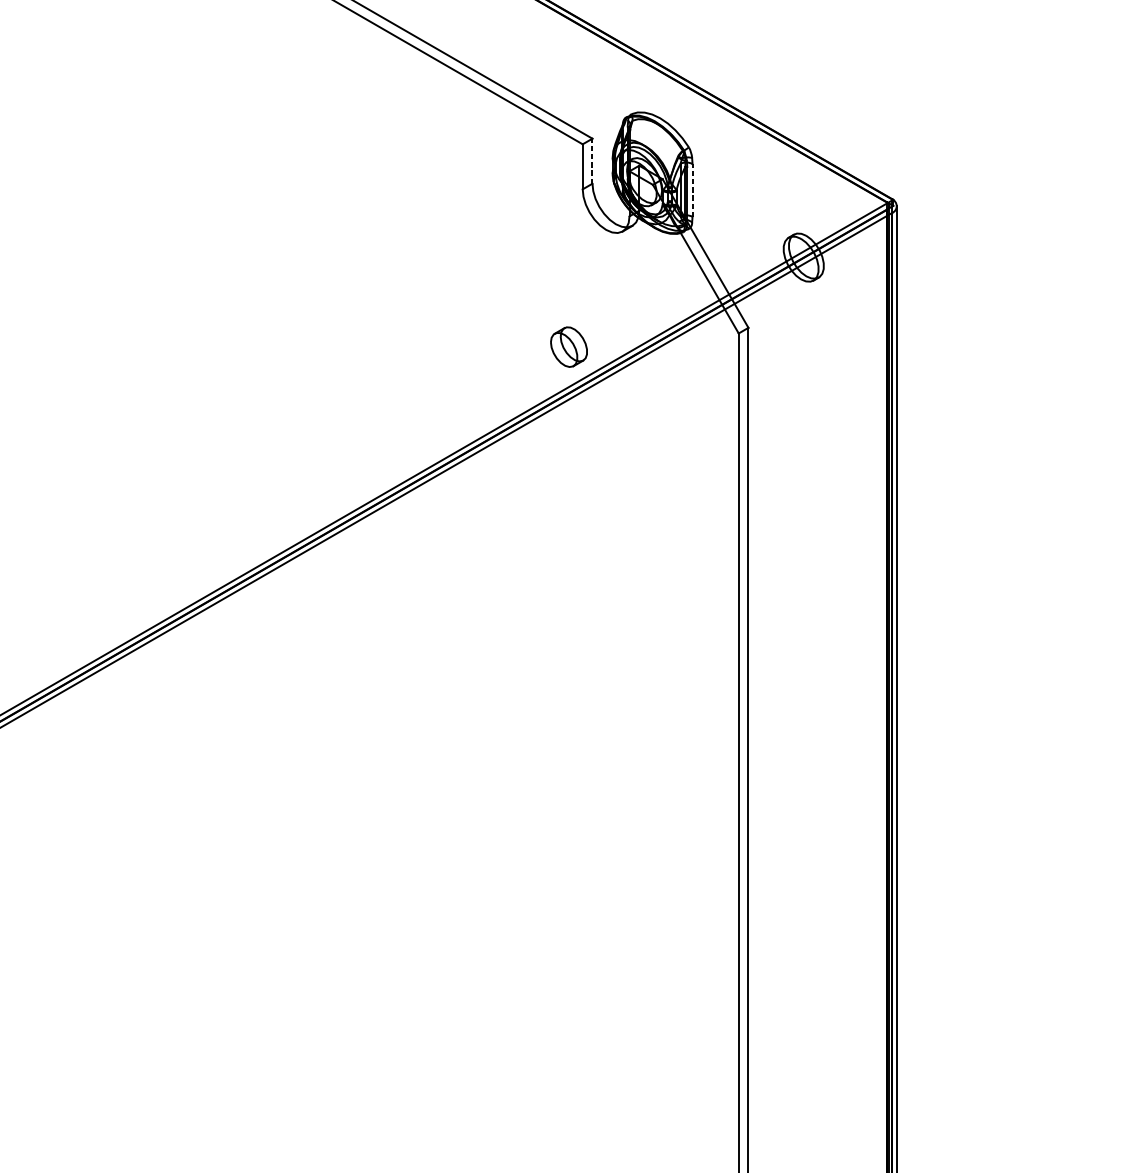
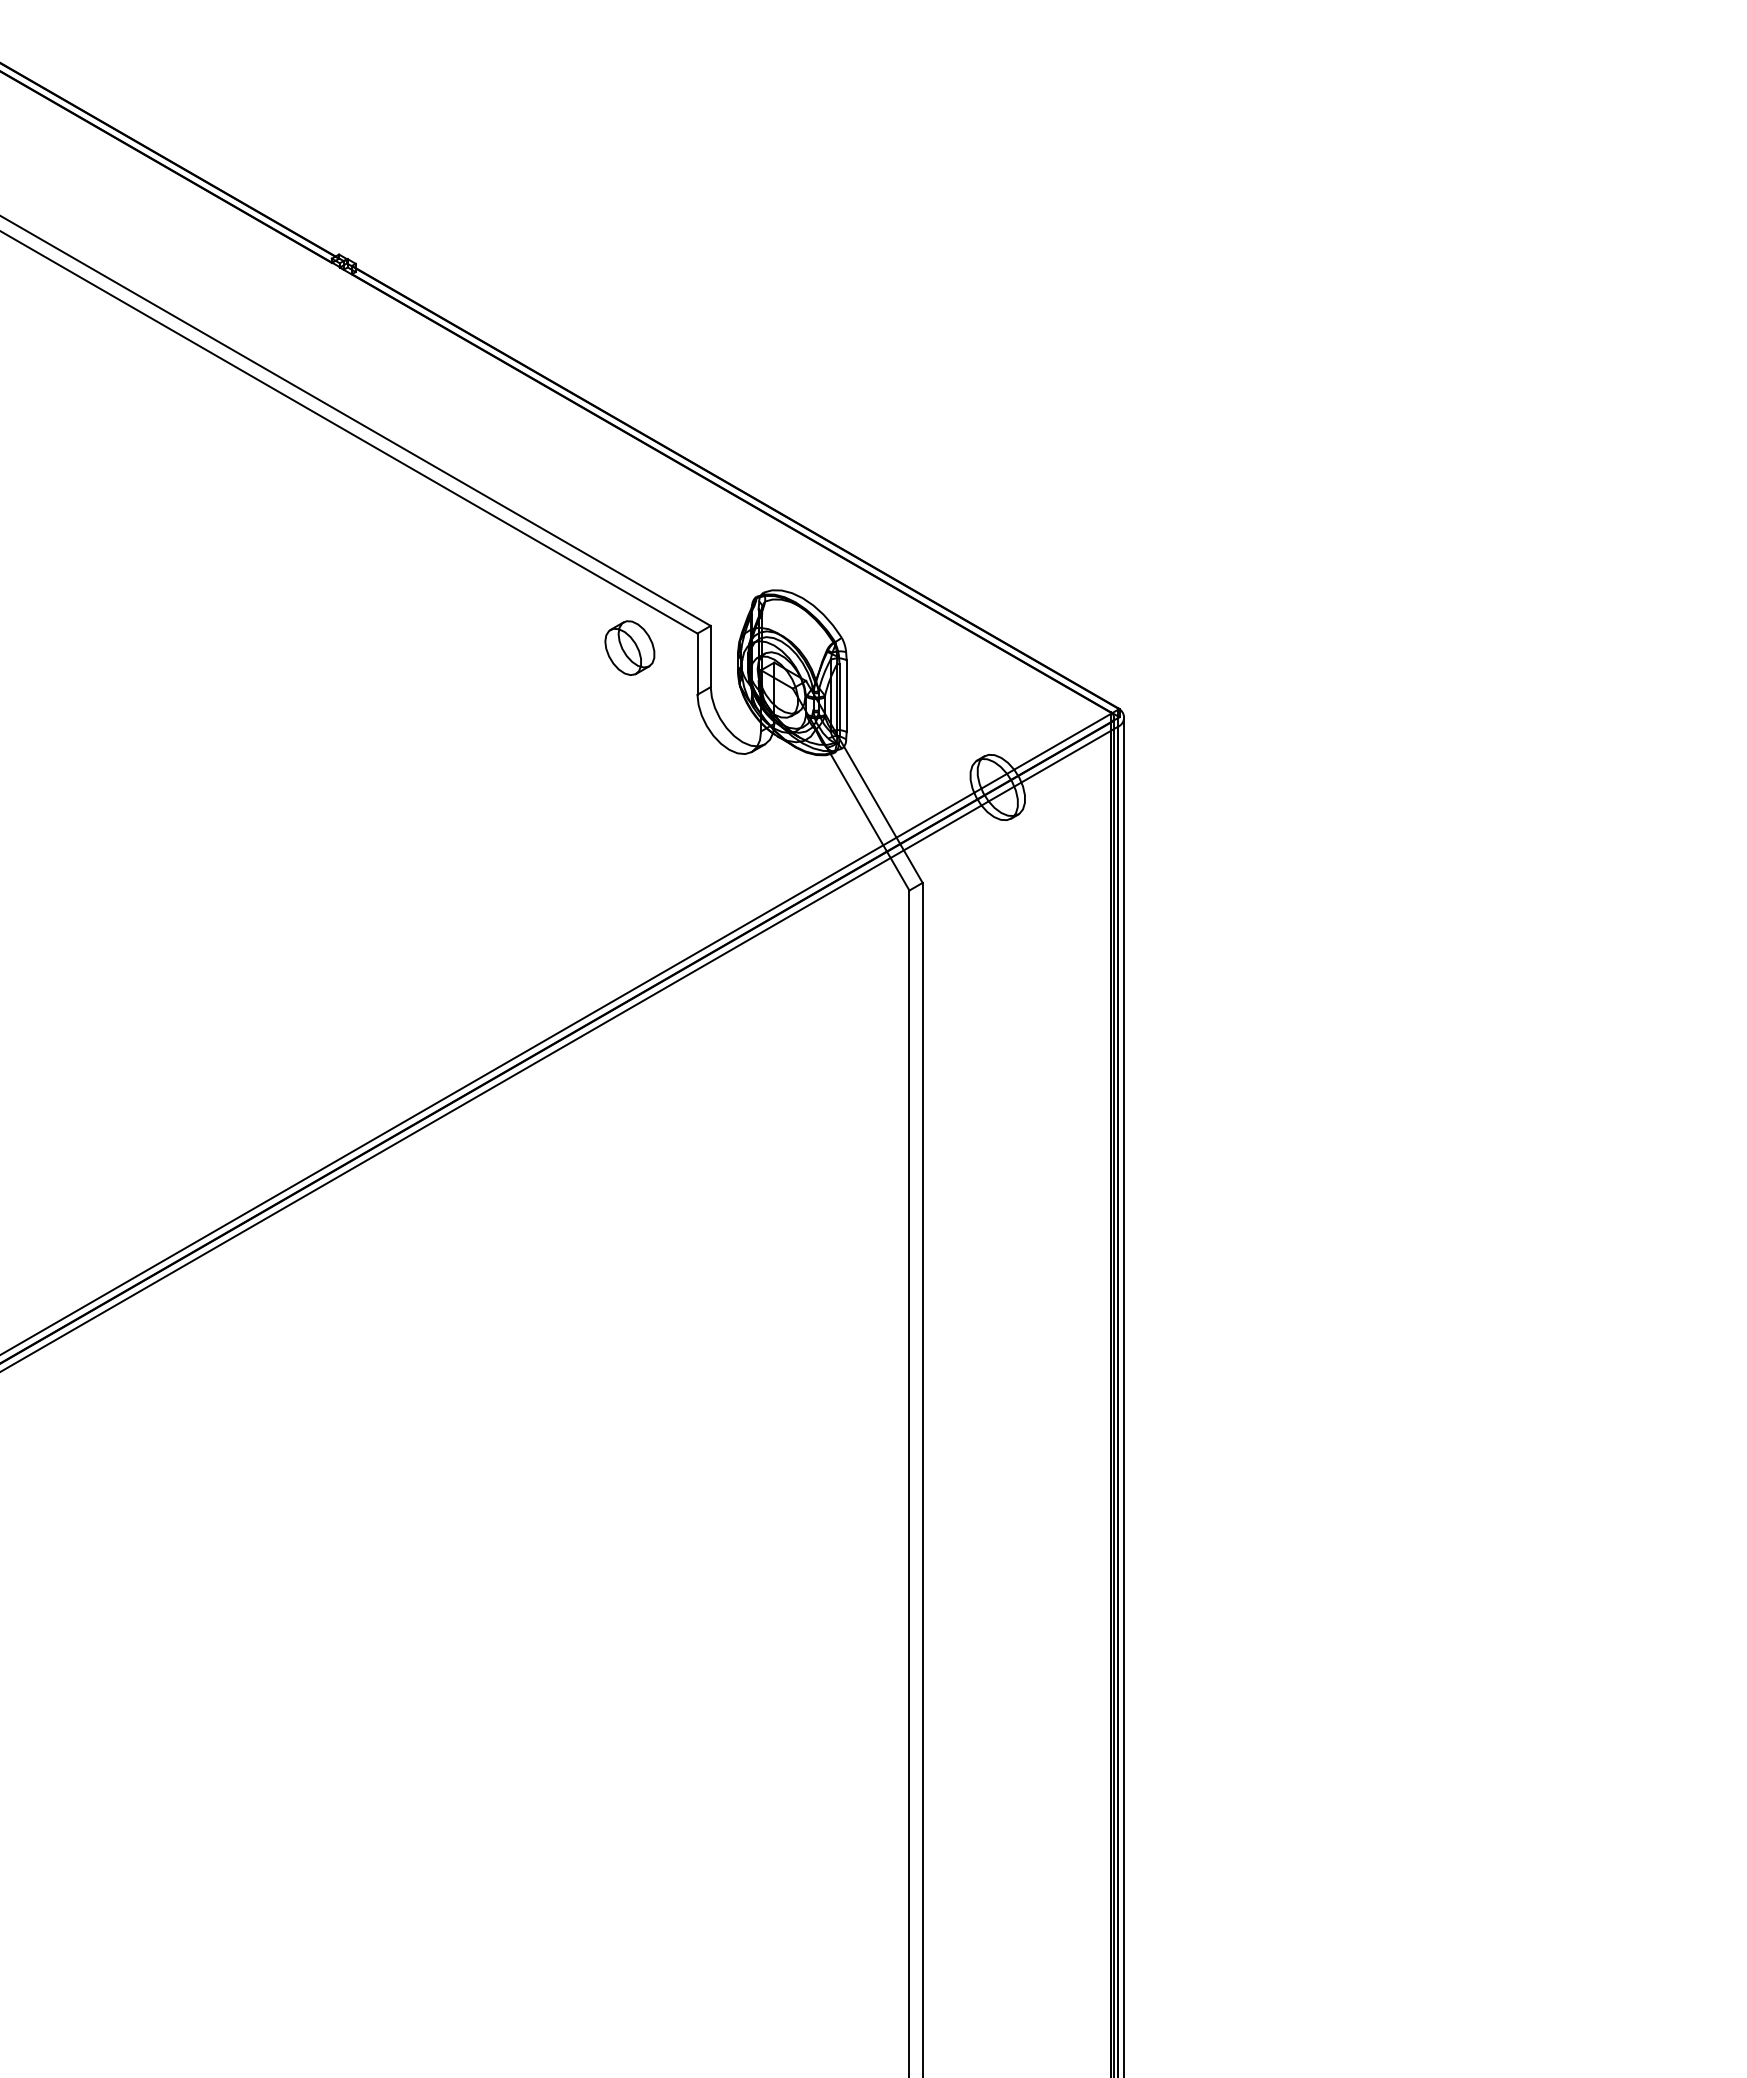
line: (592, 161) -> (710, 656), dashed -> solid
line: (692, 190) -> (846, 696), dashed -> solid
part: (568, 346) -> (629, 647), moved

